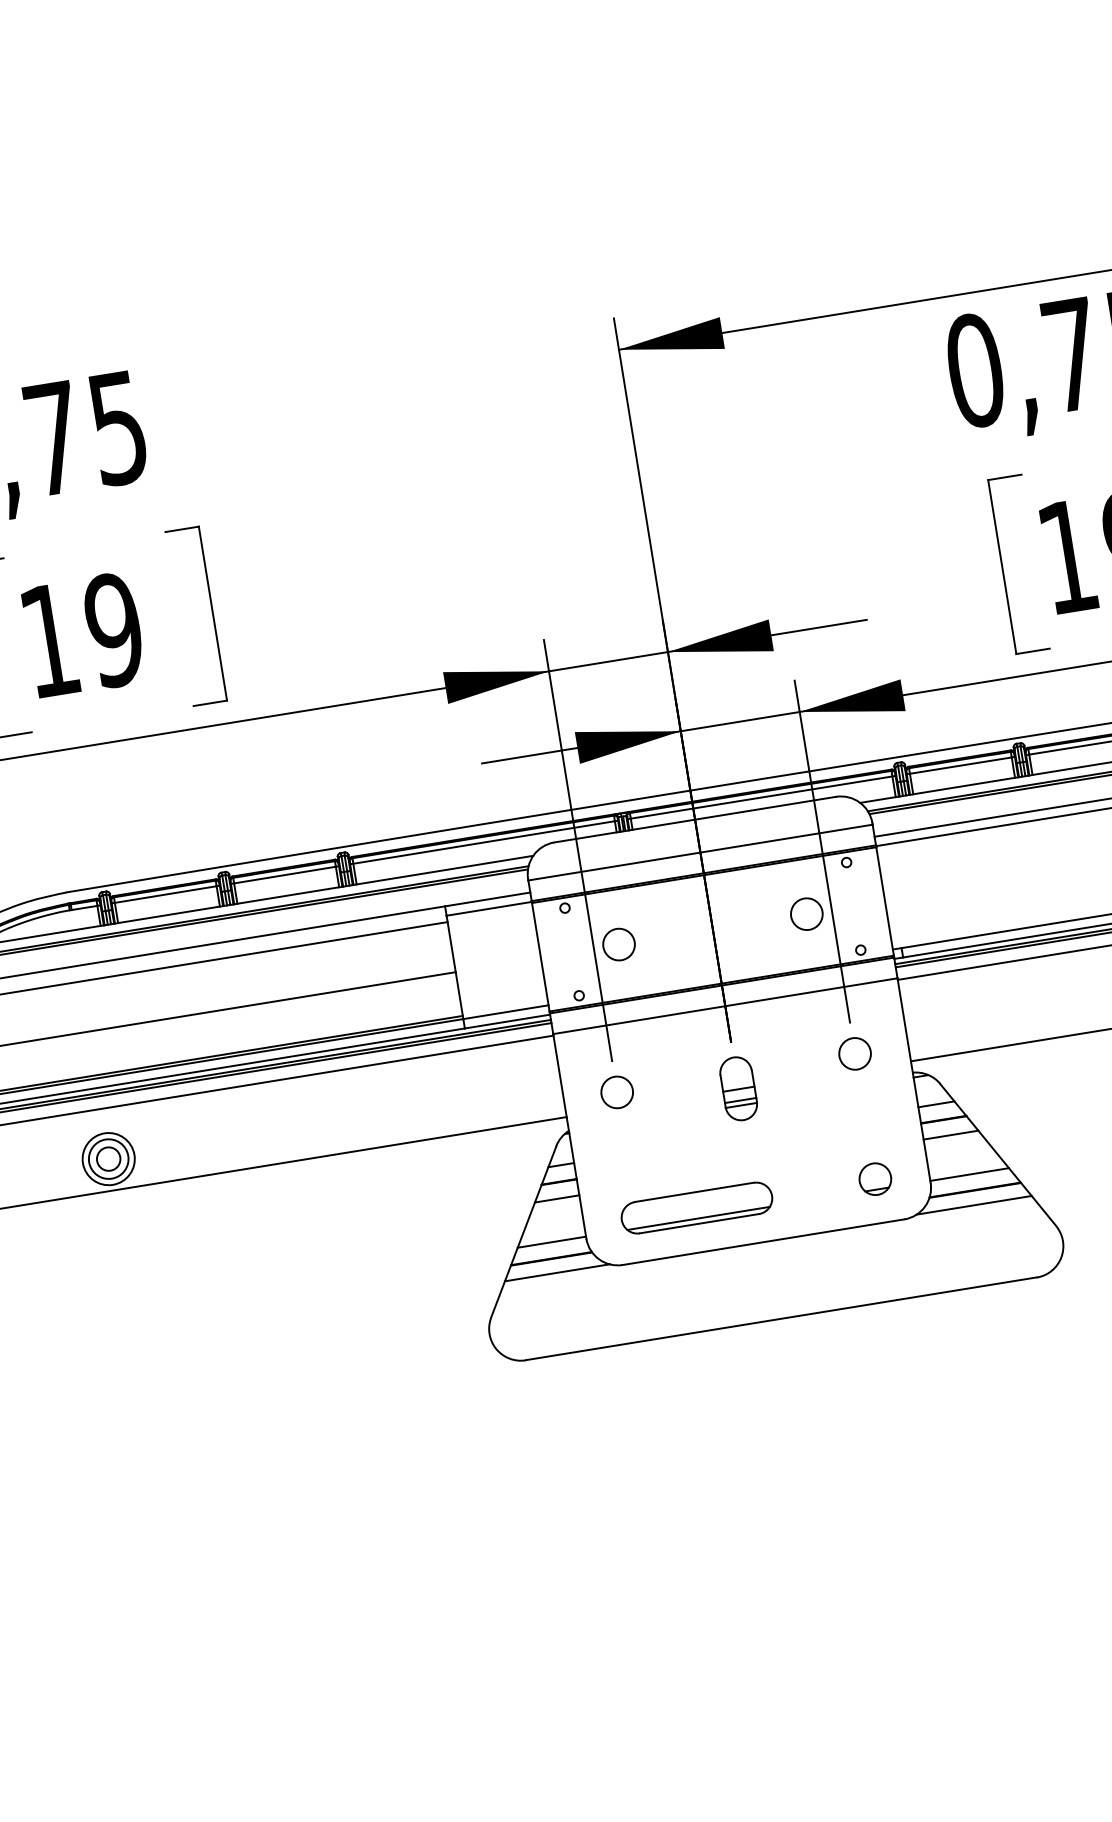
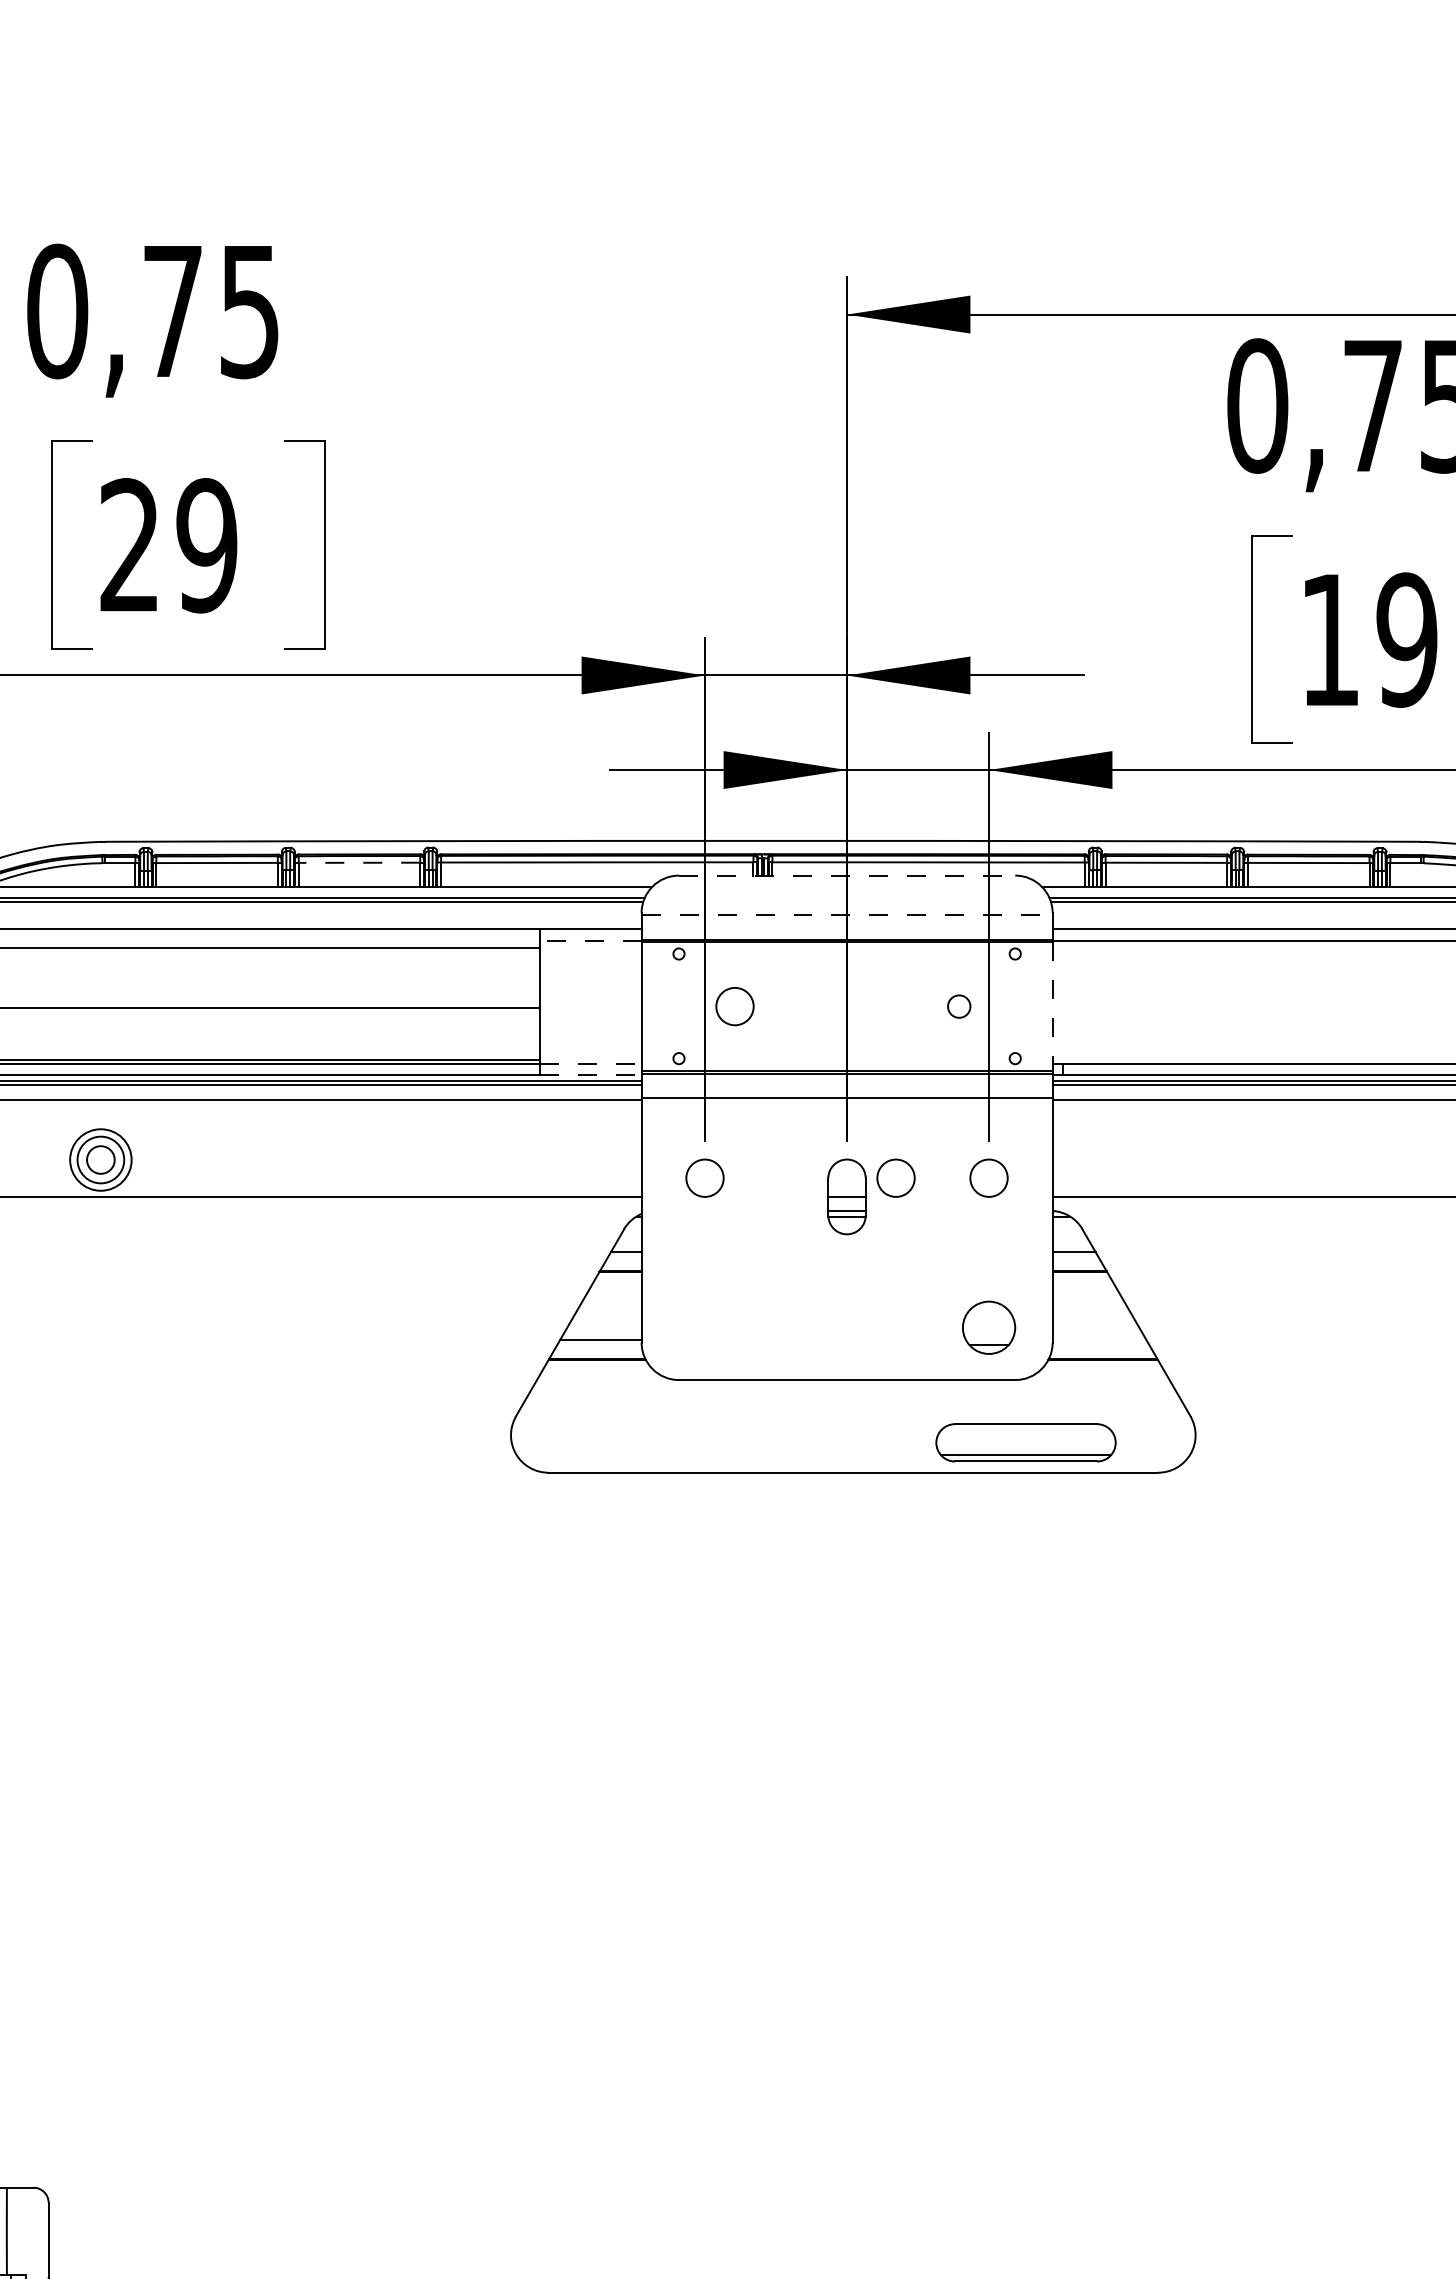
text: (48, 639) -> (128, 544), 19 -> 29
line: (695, 819) -> (847, 875), solid -> dashed
line: (700, 852) -> (847, 914), solid -> dashed
line: (284, 874) -> (359, 862), solid -> dashed
line: (884, 901) -> (1052, 1006), solid -> dashed
line: (489, 908) -> (590, 940), solid -> dashed
circle: (806, 914) -> (958, 1006), size x0.6
line: (505, 1011) -> (590, 1063), solid -> dashed
line: (507, 1021) -> (590, 1075), solid -> dashed
circle: (776, 1065) -> (895, 1177), added
line: (950, 1134) -> (1084, 1290), removed
line: (969, 1174) -> (1099, 1340), removed
part: (874, 1178) -> (988, 1327), size x1.4
line: (556, 1198) -> (614, 1290), removed
line: (973, 1205) -> (1098, 1376), removed
part: (696, 1207) -> (1025, 1442), moved
line: (557, 1272) -> (601, 1376), removed

